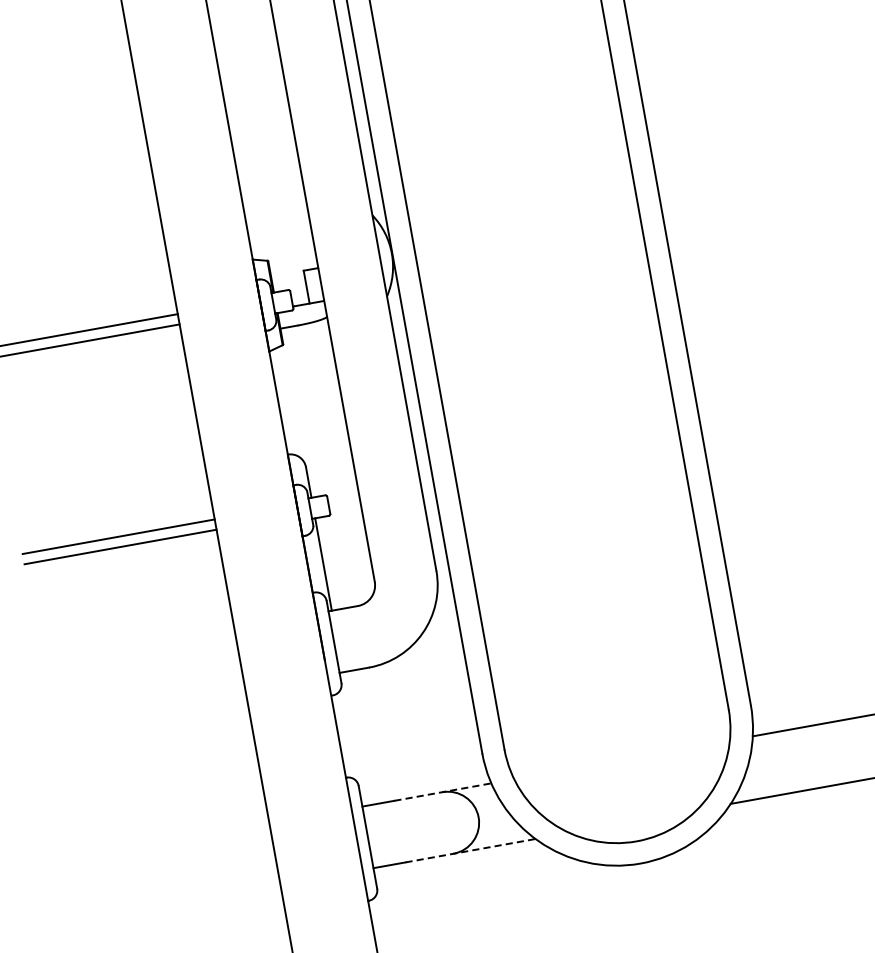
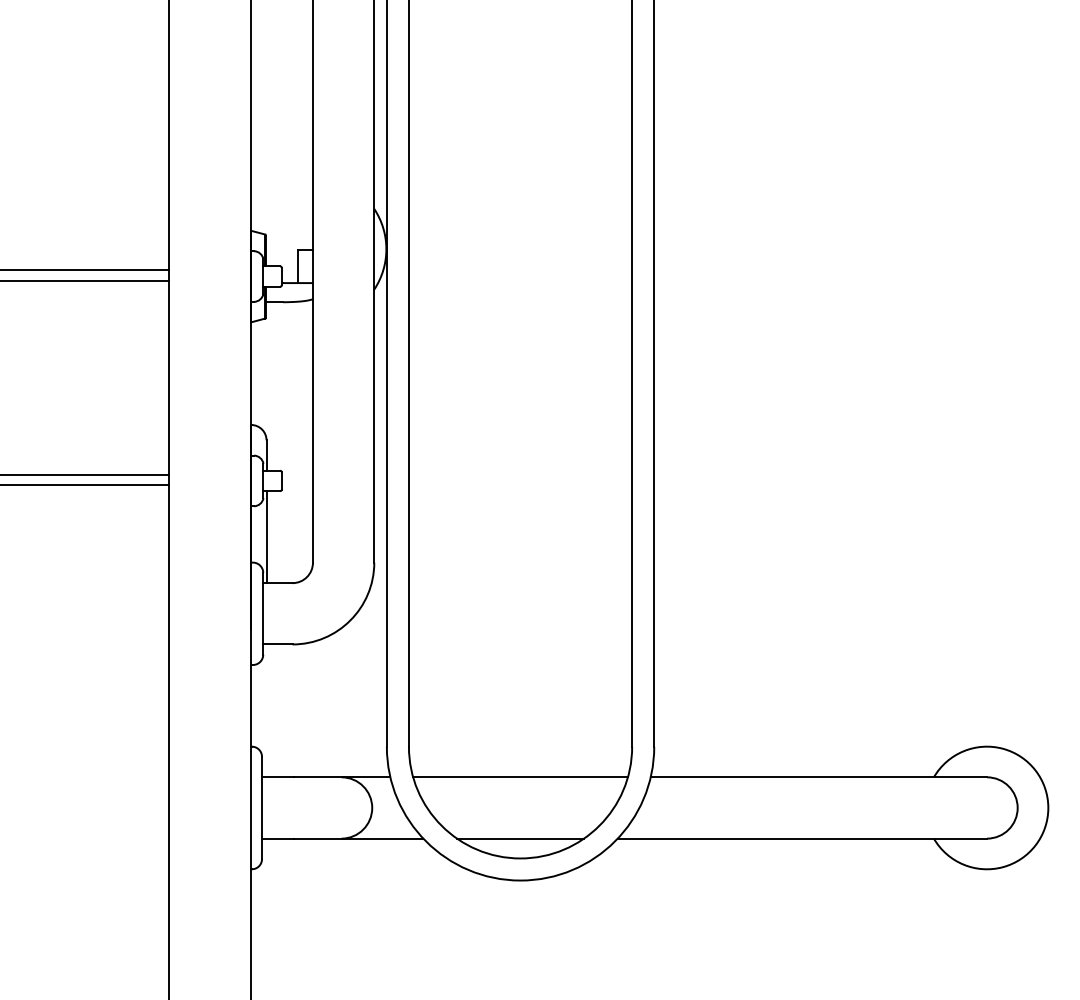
line: (622, 760) -> (520, 777), added
line: (443, 792) -> (342, 777), dashed -> solid
line: (633, 821) -> (520, 838), added
line: (470, 850) -> (358, 838), dashed -> solid

